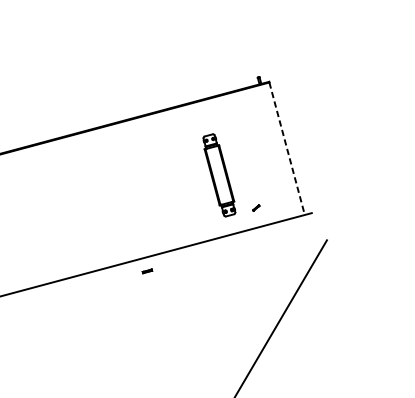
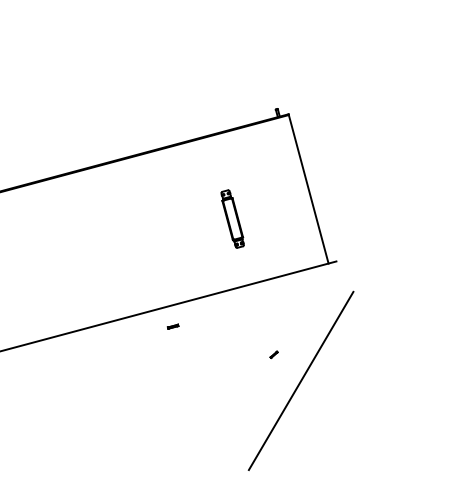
line: (286, 148) -> (308, 189), dashed -> solid
part: (219, 174) -> (232, 218), size x0.62
part: (255, 207) -> (273, 354), moved
part: (146, 271) -> (172, 326), moved

